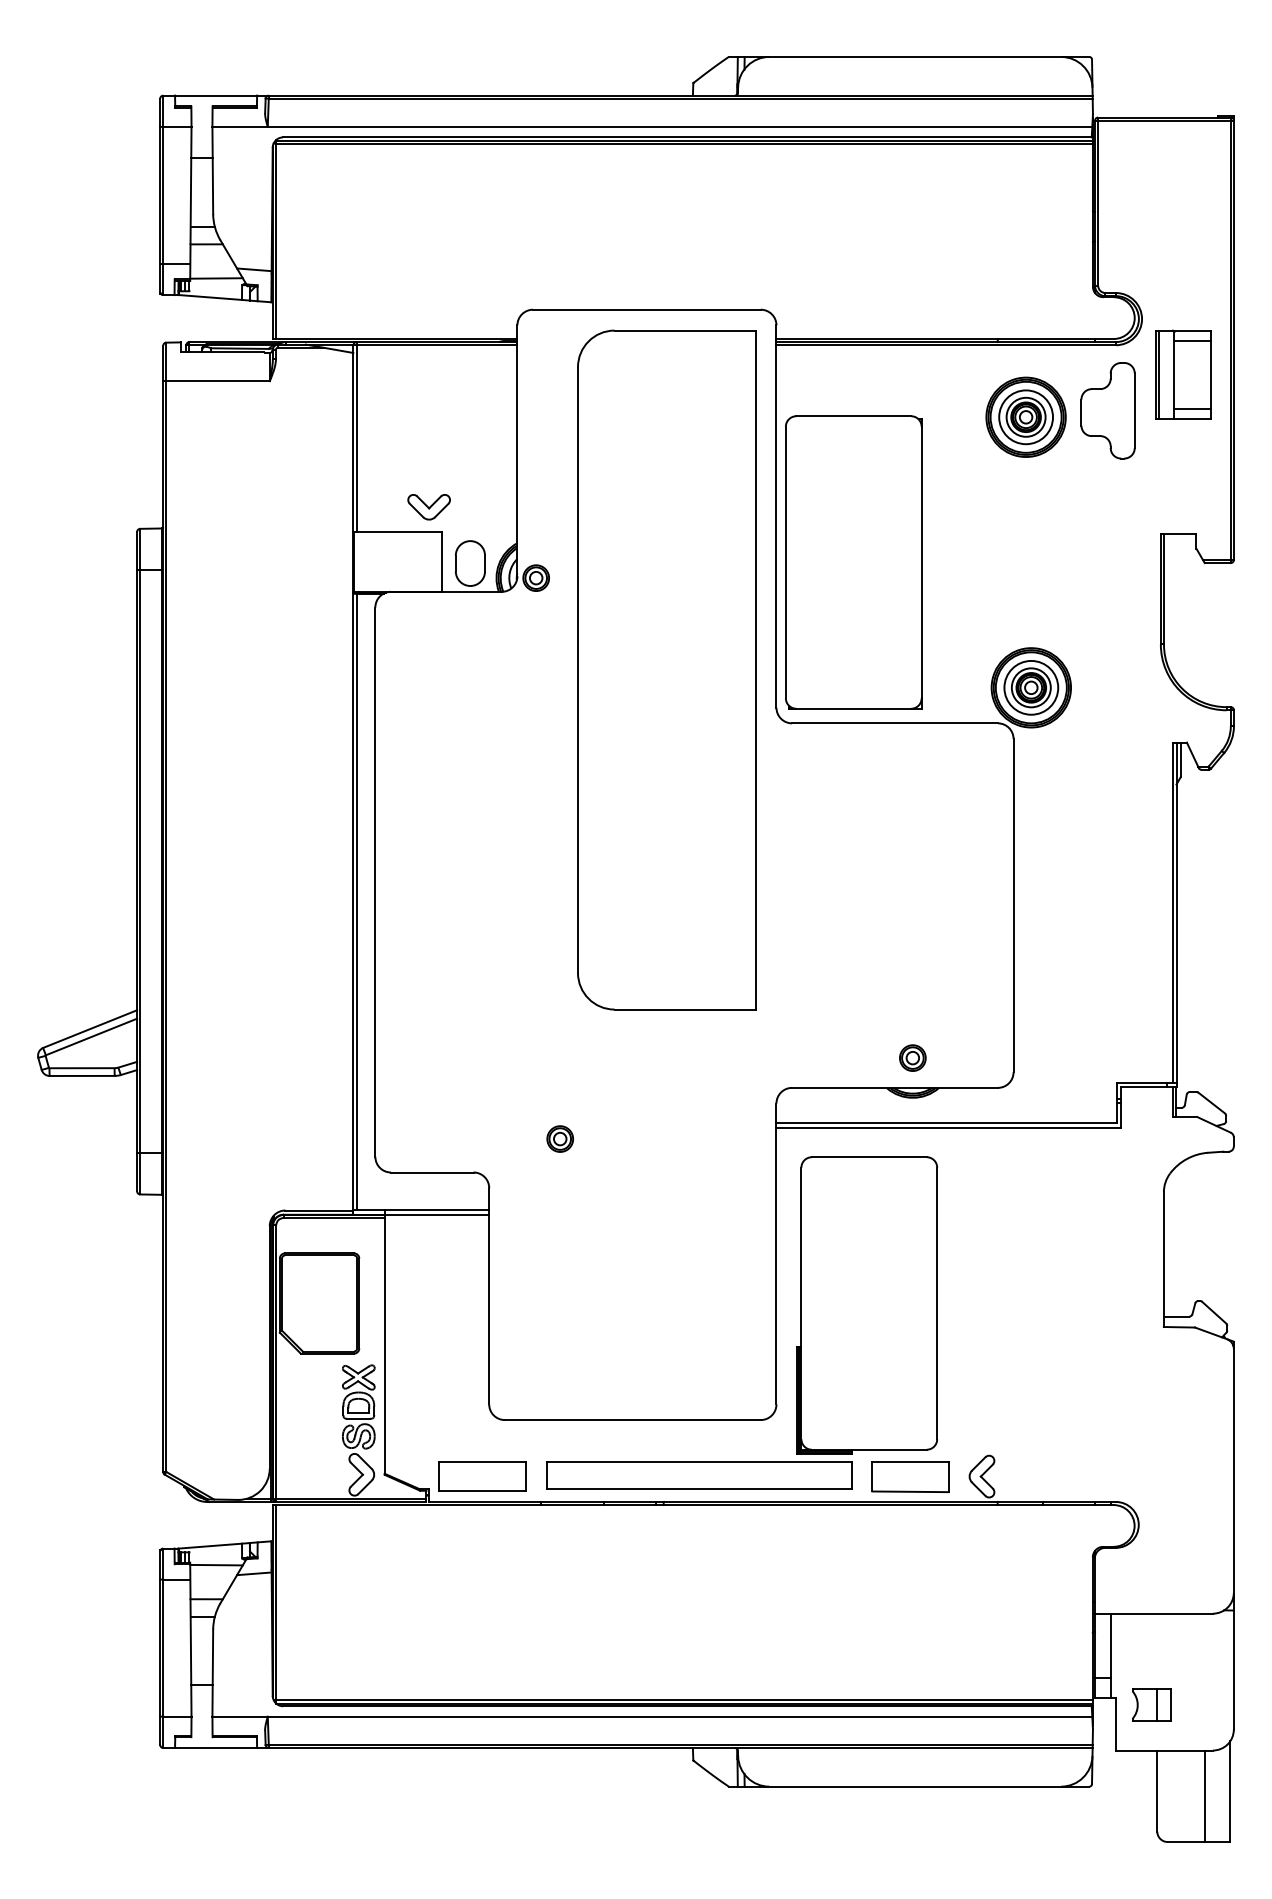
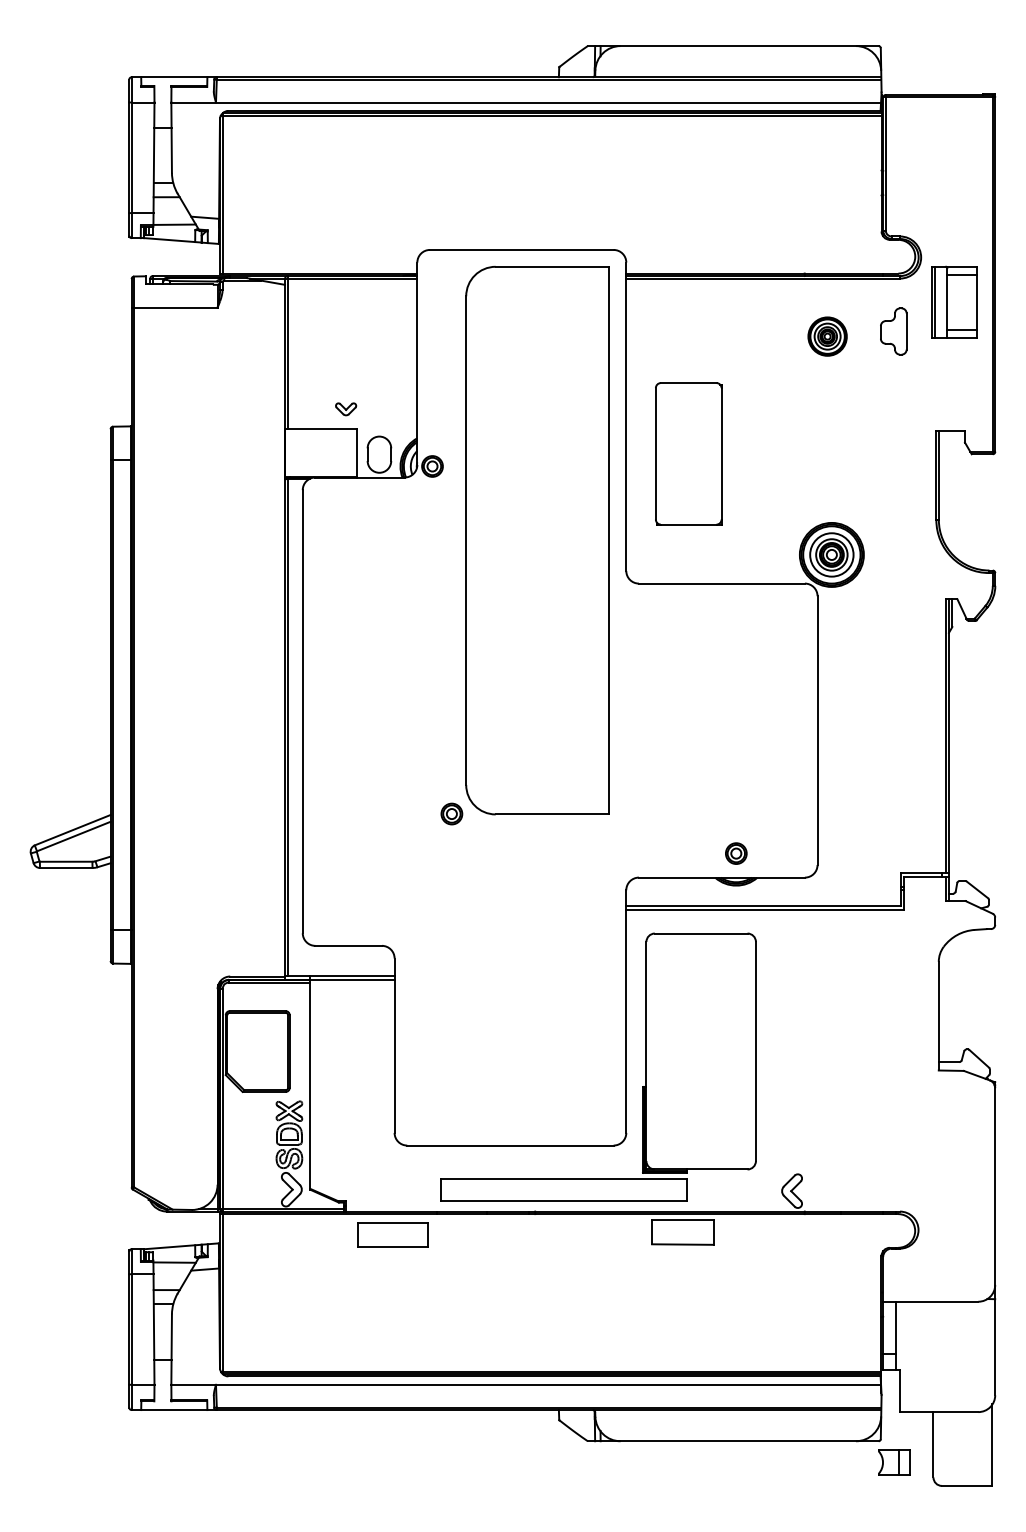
part: (1107, 410) -> (893, 331), size x0.6
part: (1025, 416) -> (827, 336), size x0.6
part: (428, 507) -> (345, 409), size x0.6
part: (853, 562) -> (688, 453), size x0.6
part: (559, 1138) -> (451, 813), moved
part: (482, 1476) -> (392, 1234), moved
part: (910, 1476) -> (682, 1232), moved
part: (1151, 1704) -> (894, 1462), moved
line: (1205, 1796) -> (972, 1449), removed

